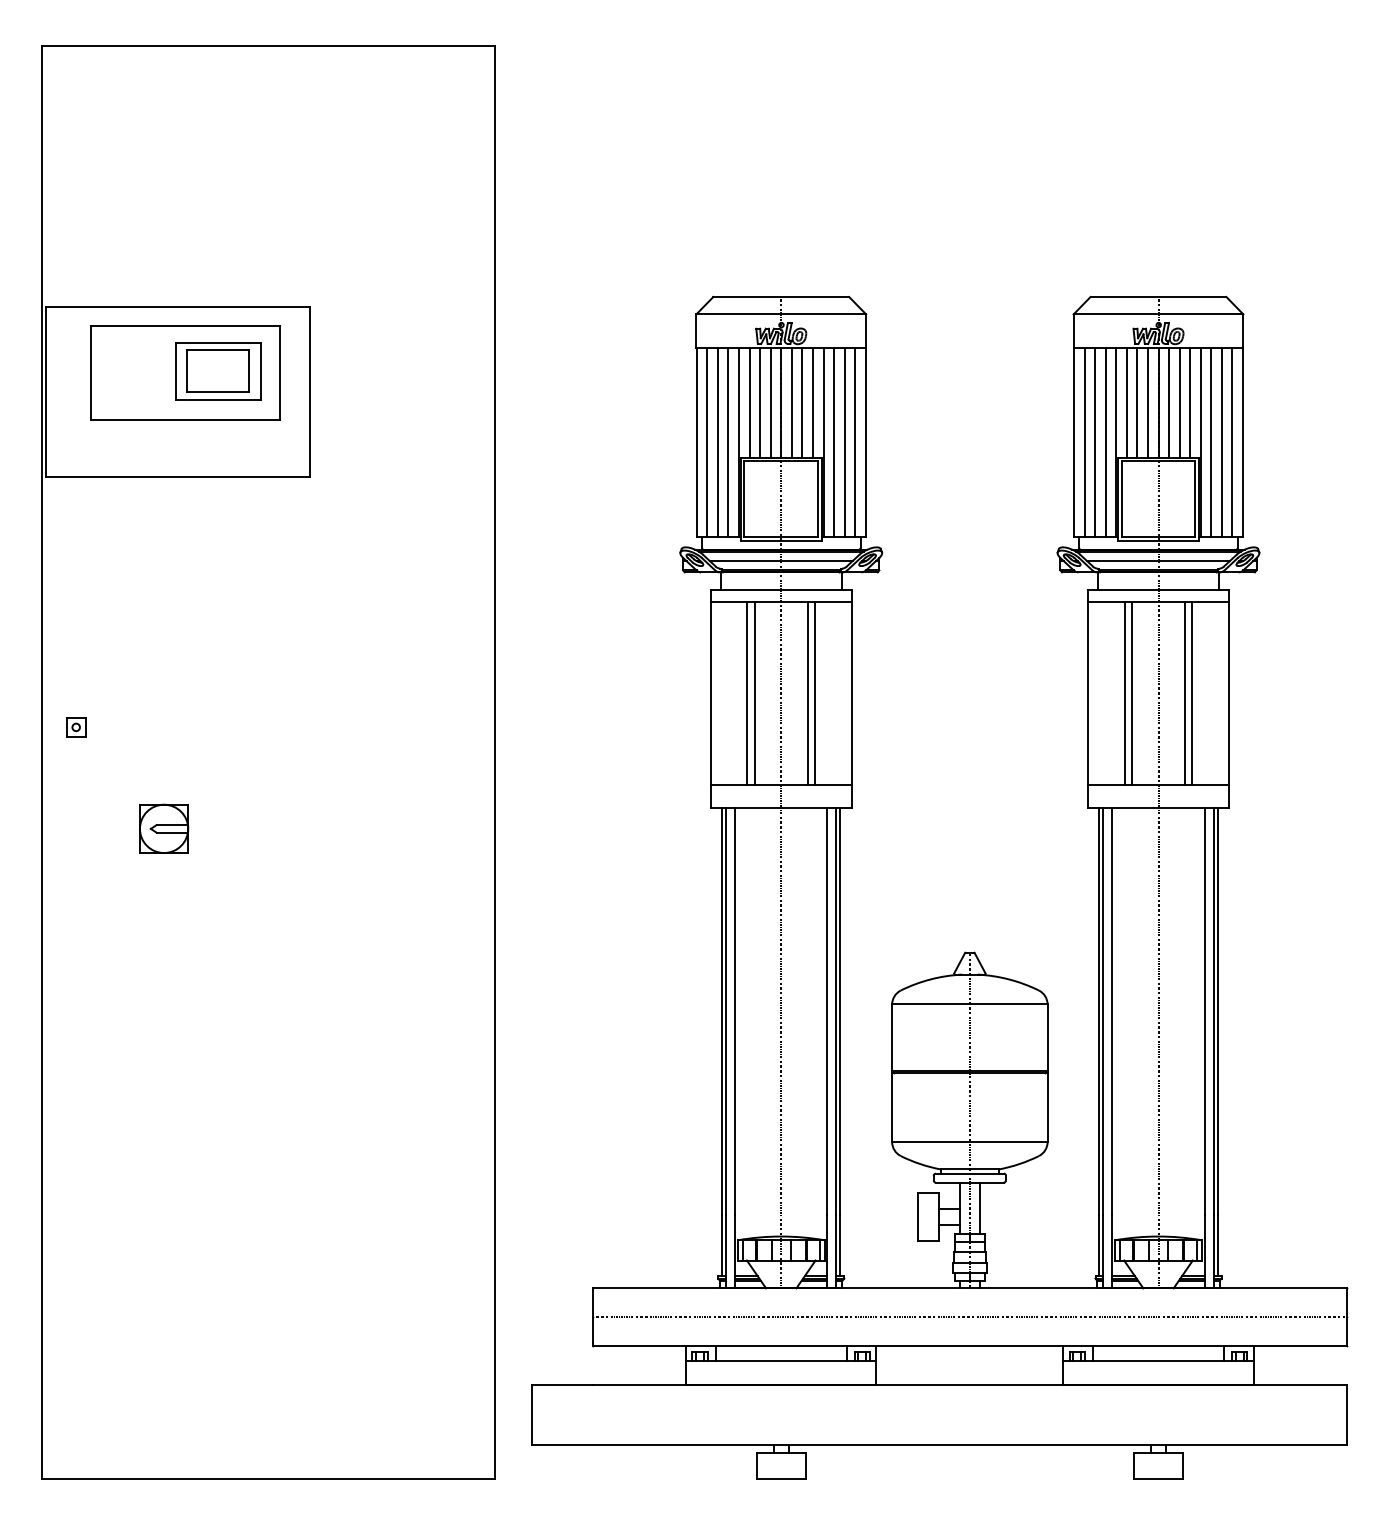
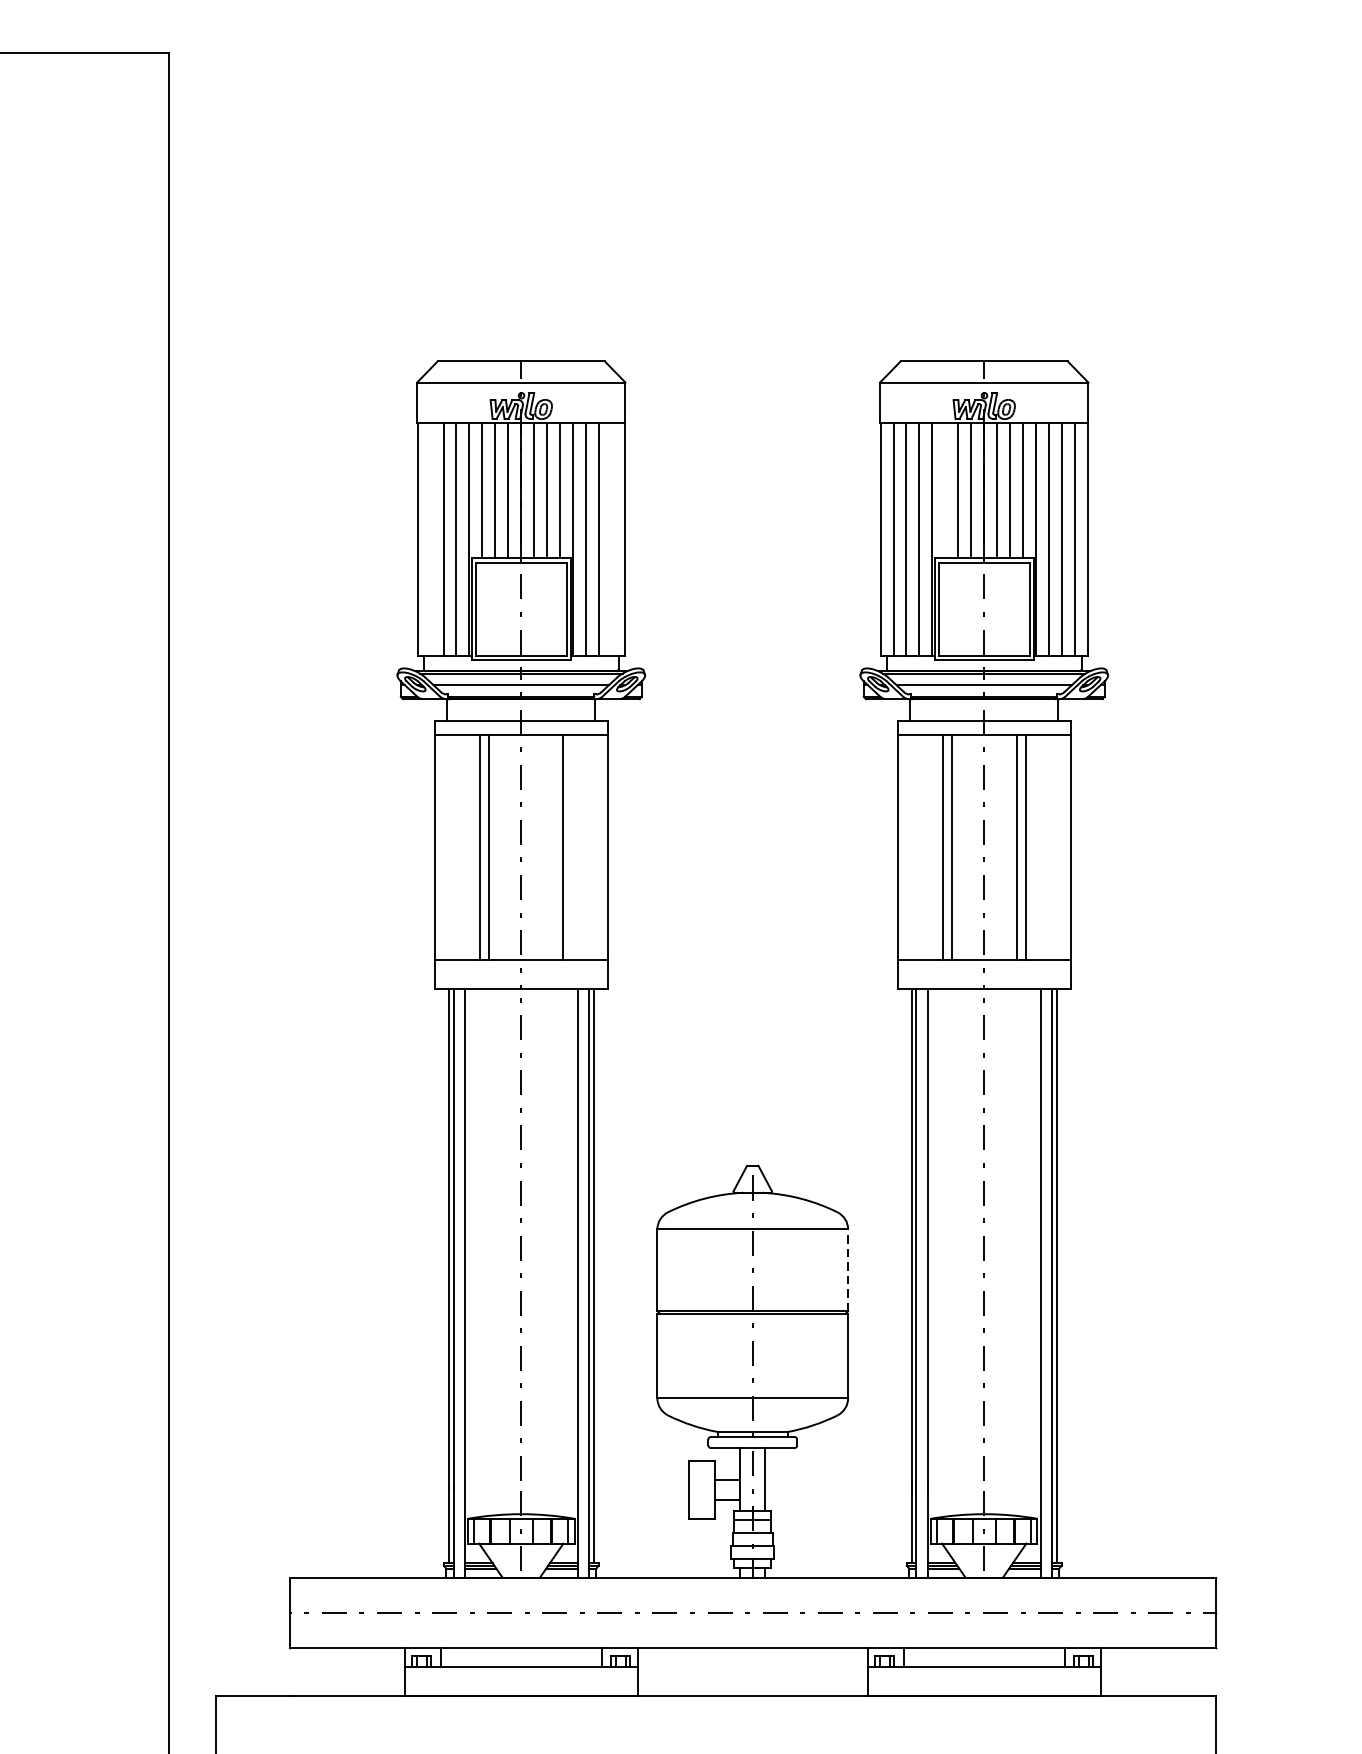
line: (1126, 402) -> (944, 490), removed
line: (707, 442) -> (430, 539), removed
line: (855, 442) -> (612, 539), removed
line: (807, 692) -> (553, 846), removed
line: (1047, 1037) -> (848, 1269), solid -> dashed

